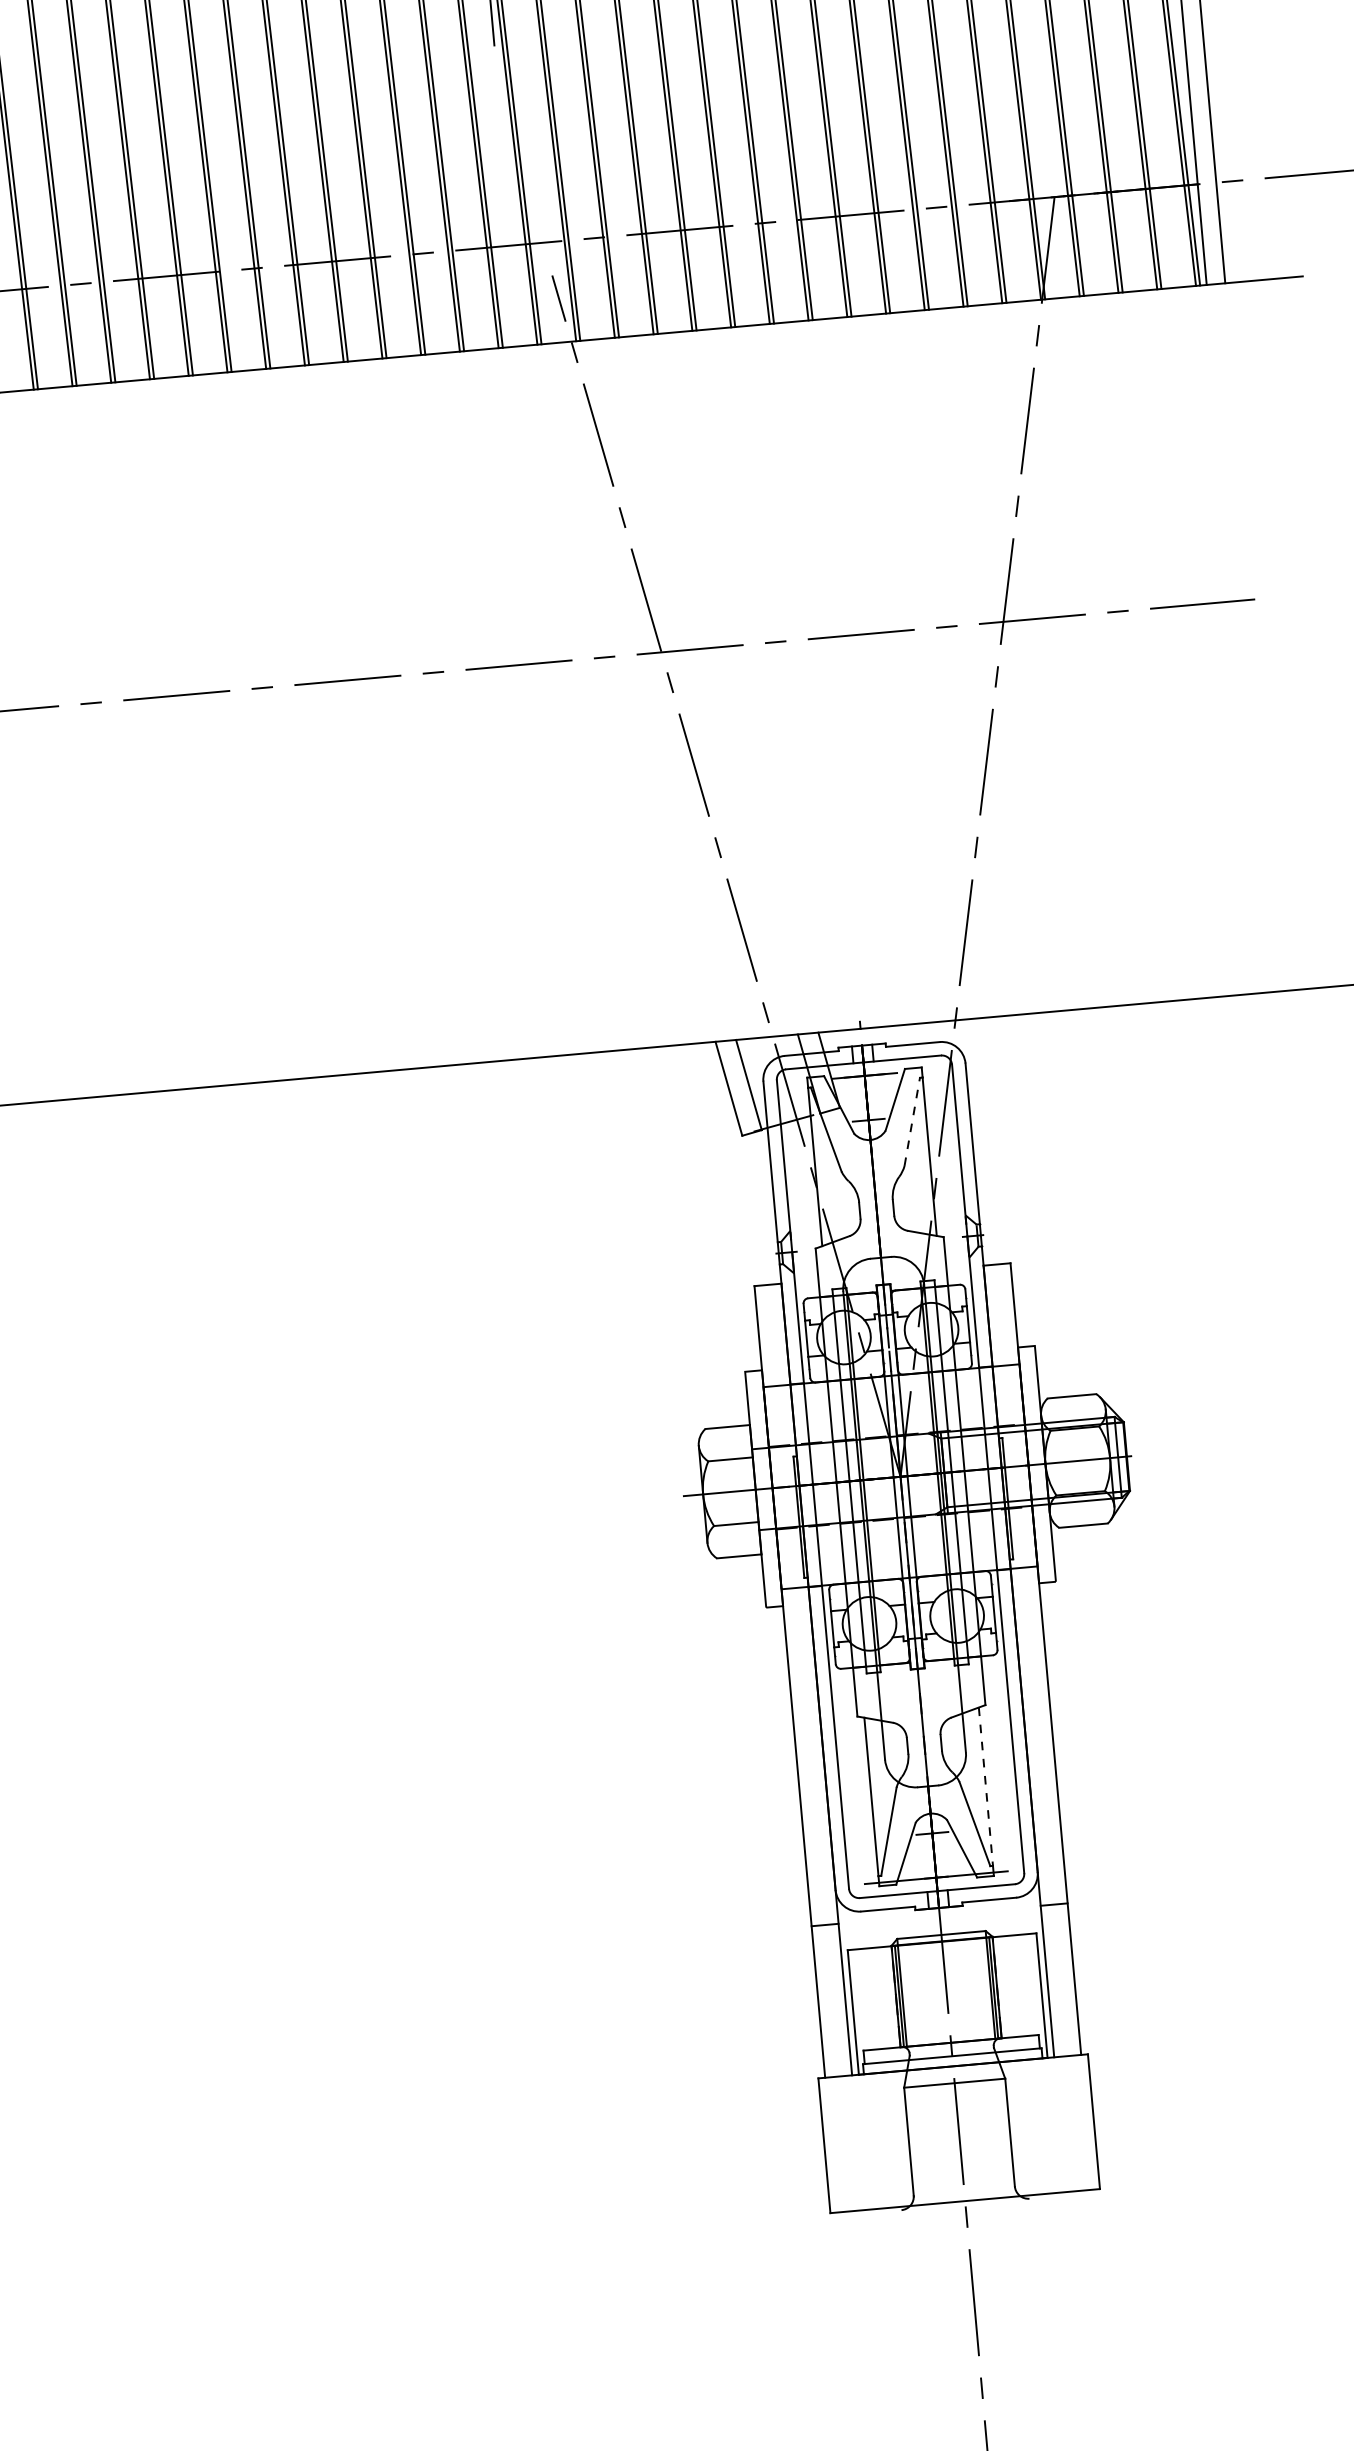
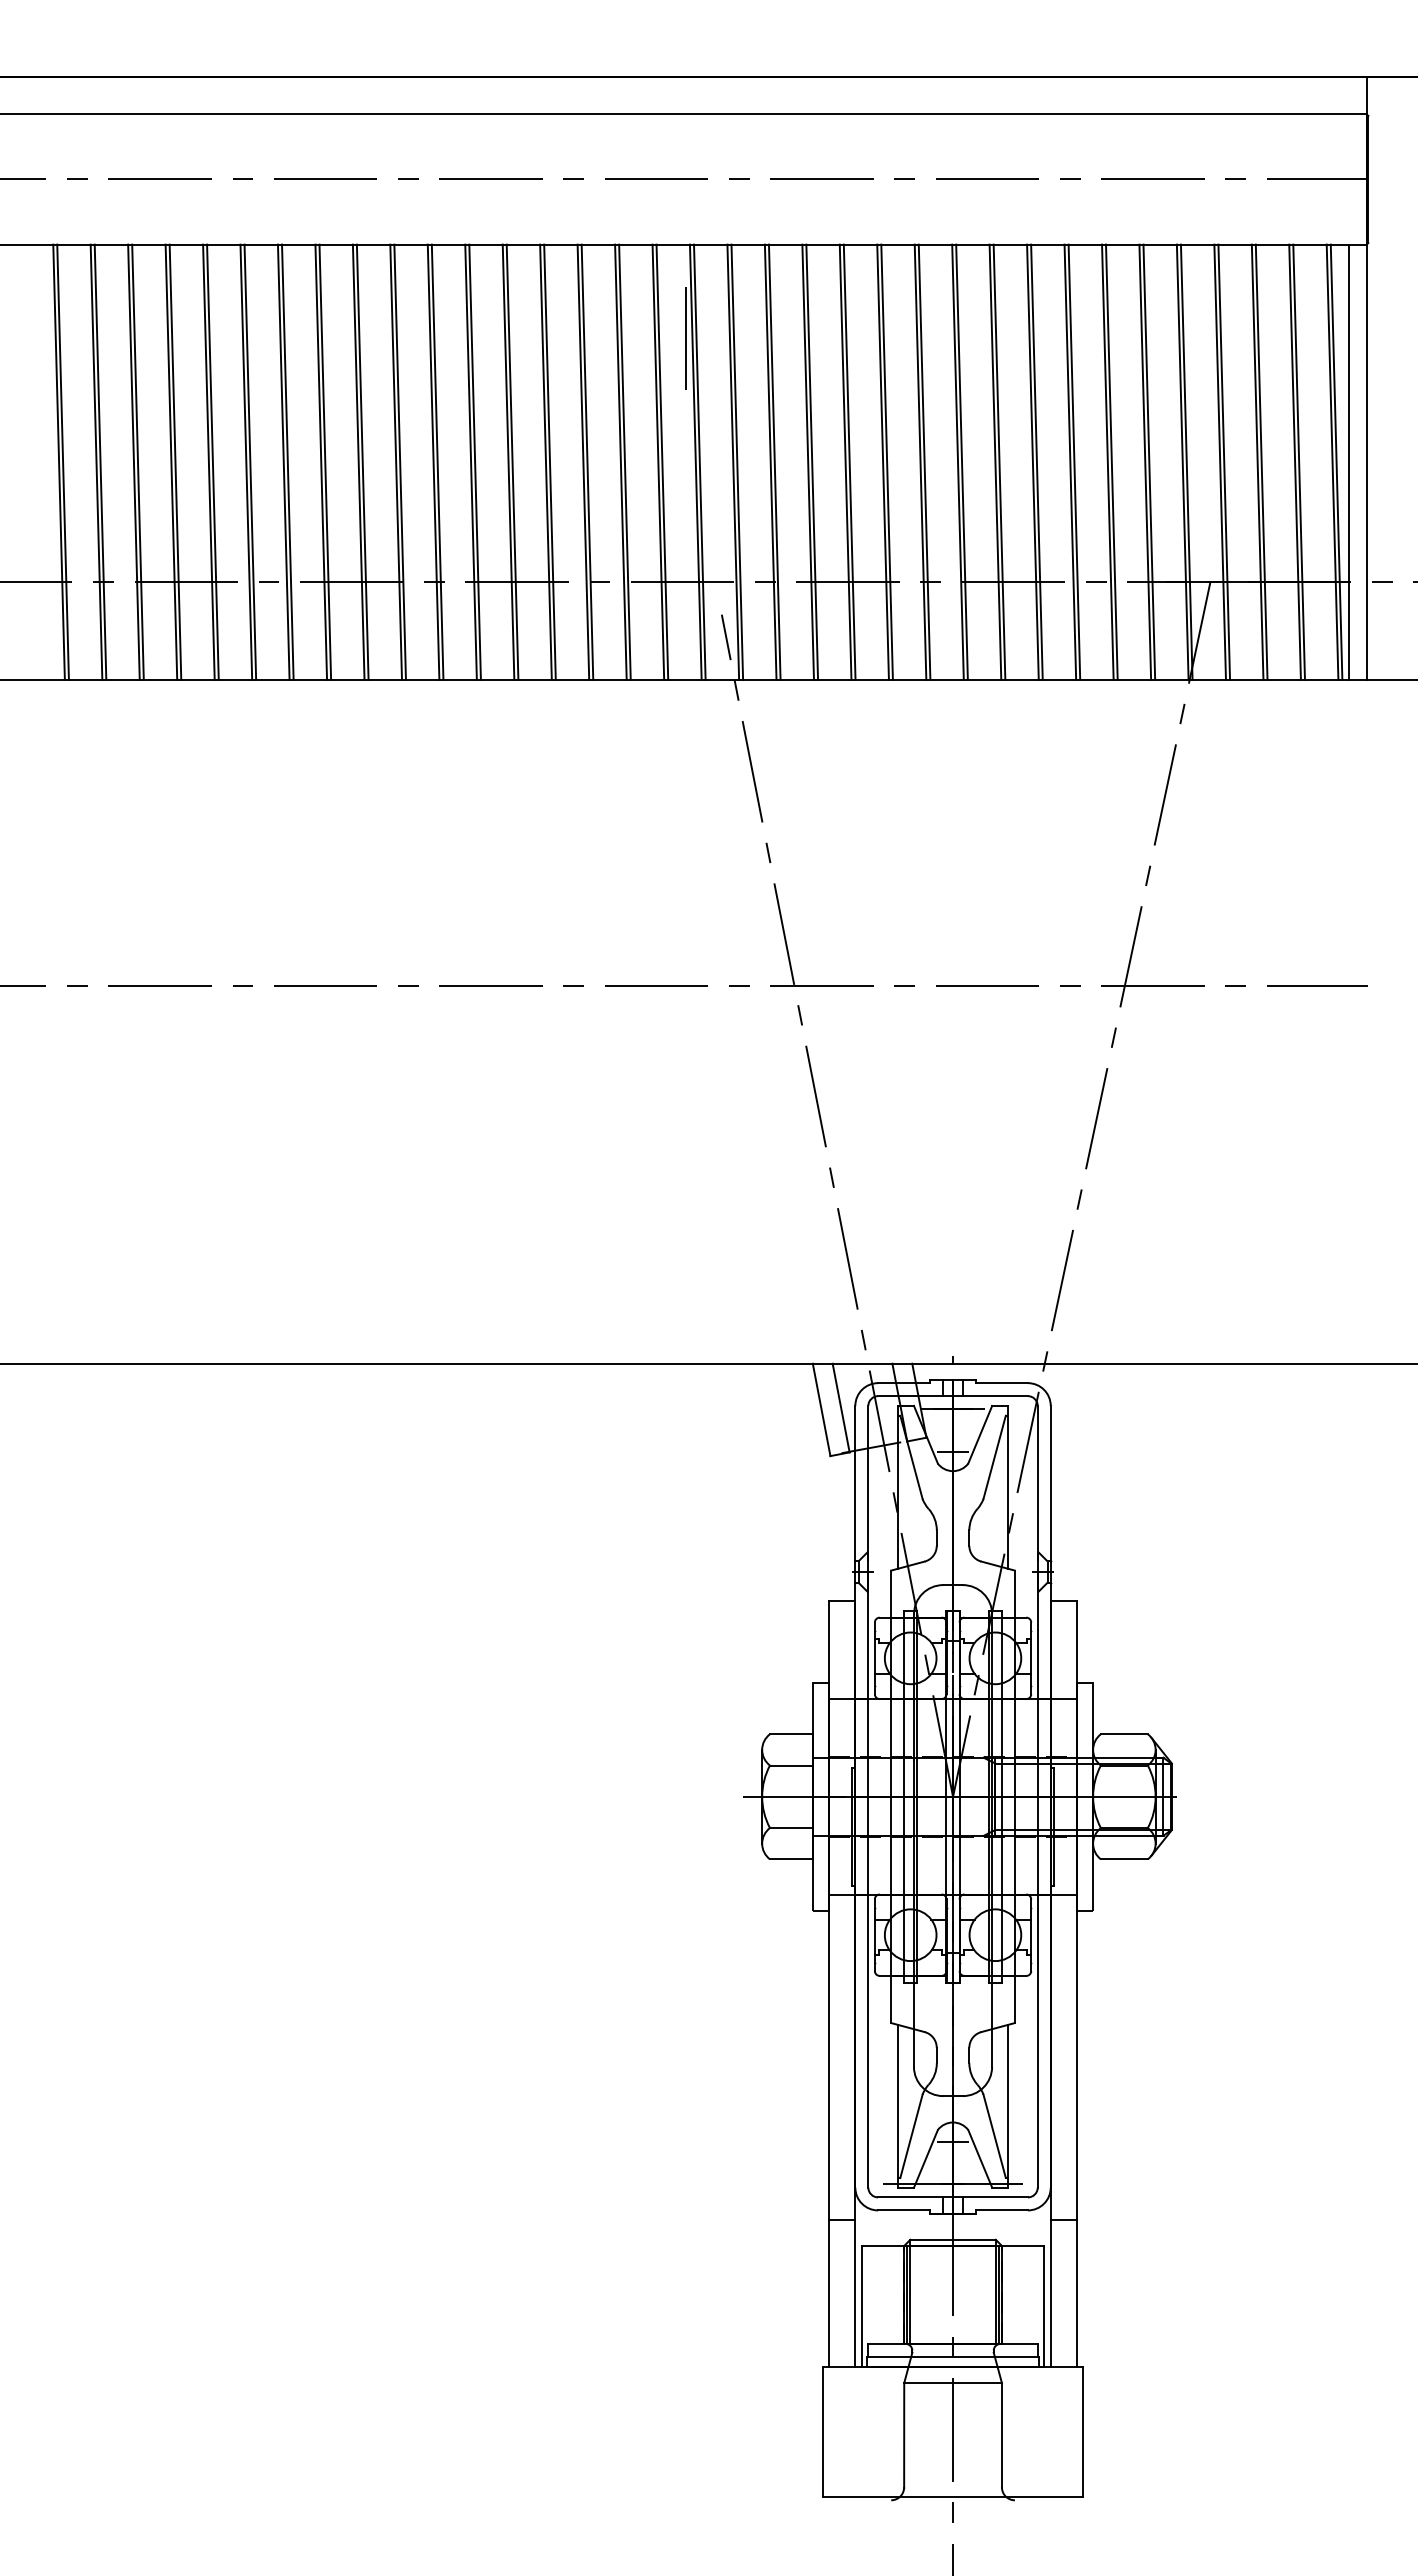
line: (912, 1121) -> (994, 1456), dashed -> solid
line: (986, 1786) -> (1008, 2101), dashed -> solid

